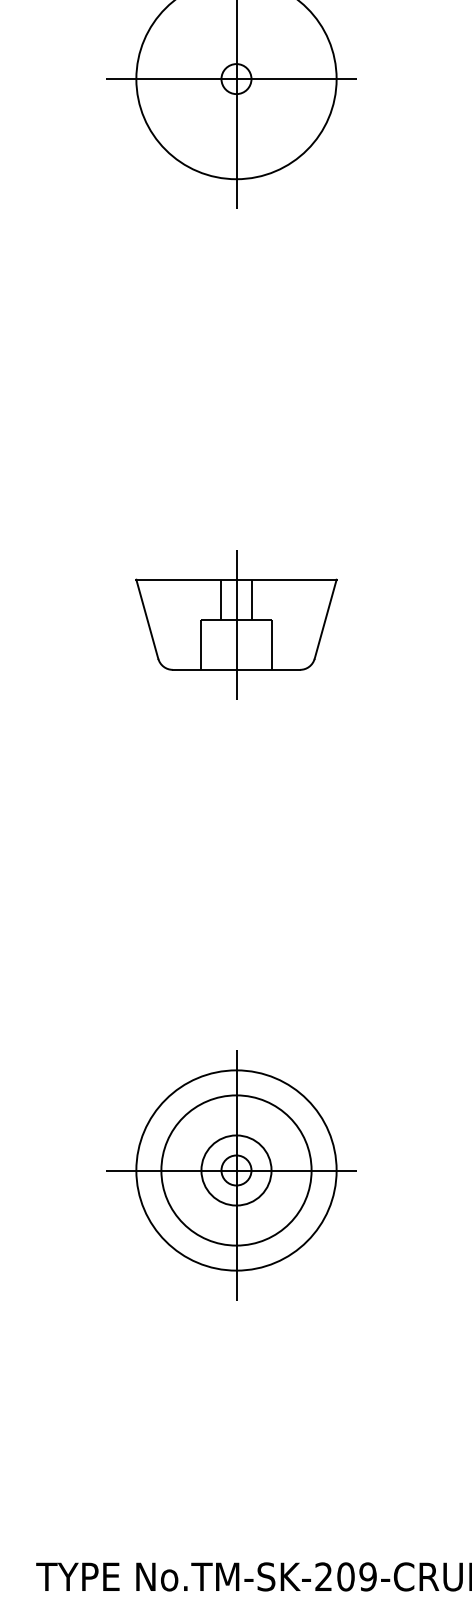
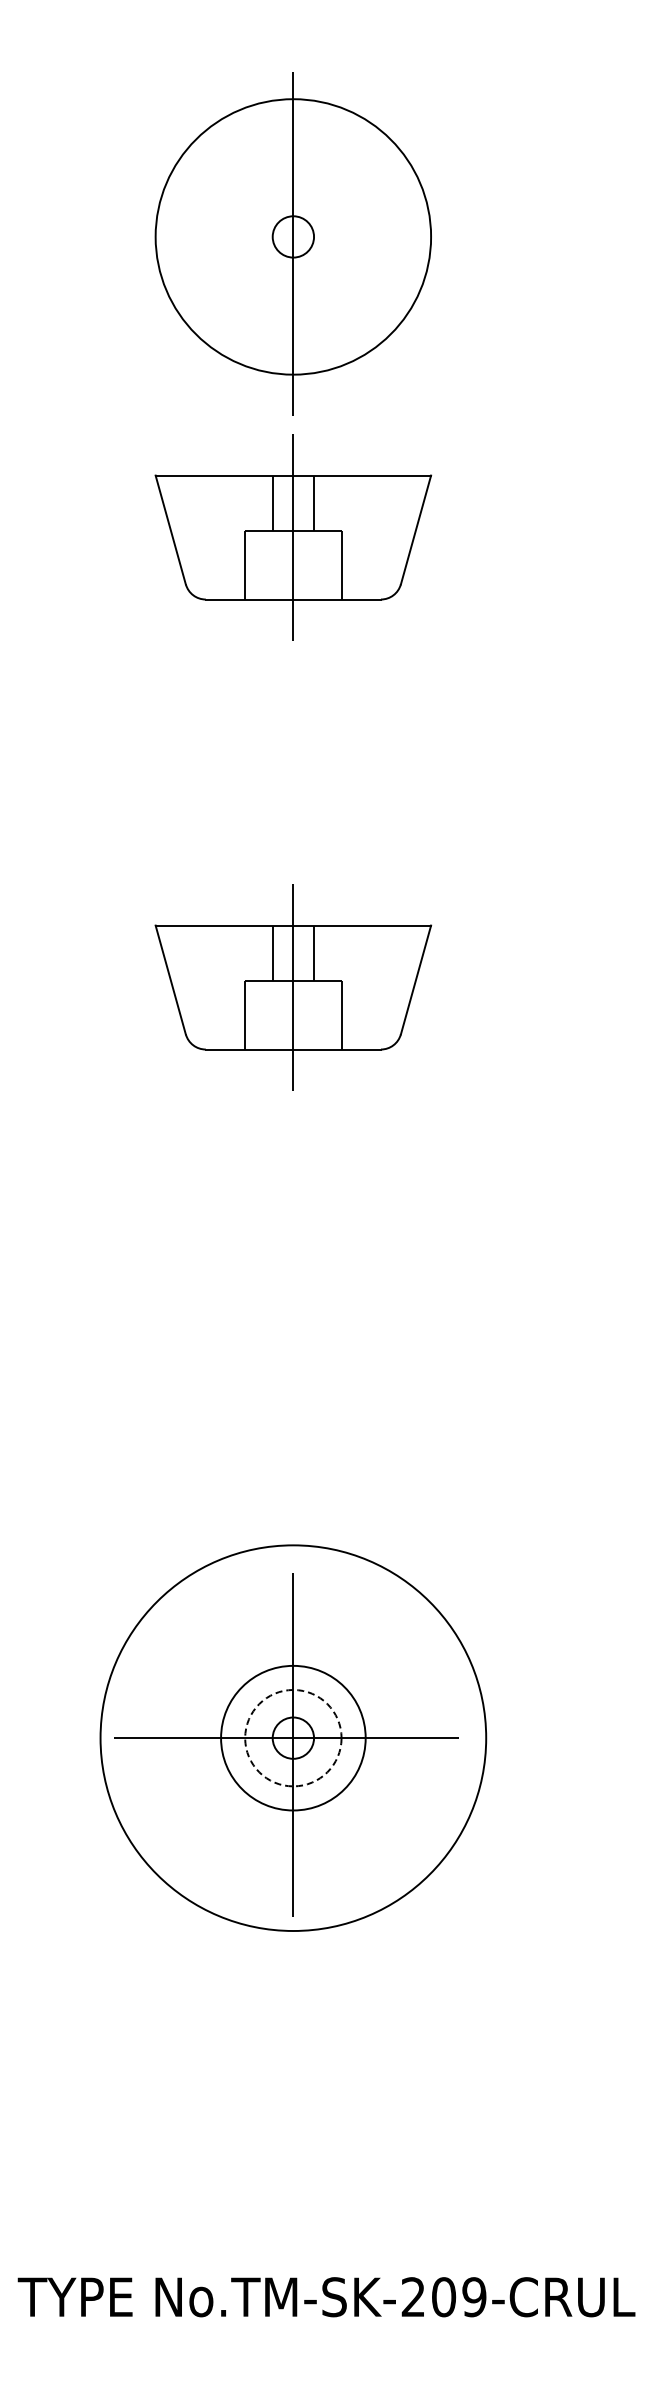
line: (236, 78) -> (293, 236), removed
part: (236, 297) -> (293, 537), added
circle: (236, 1170) -> (293, 1737), size x0.7
circle: (236, 1170) -> (293, 1737), size x1.4
circle: (236, 1170) -> (293, 1737), solid -> dashed

